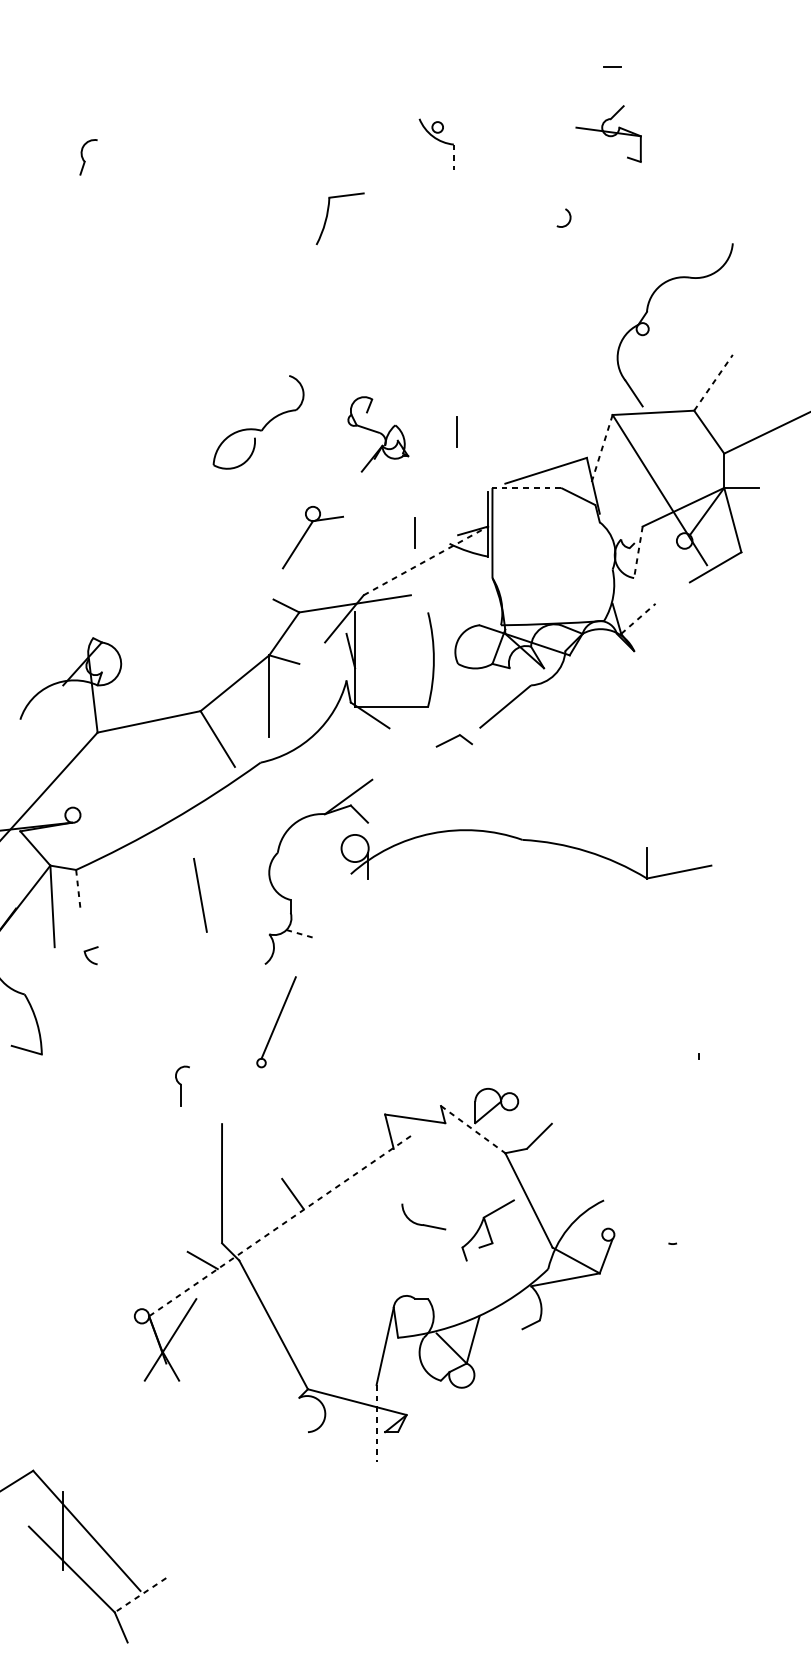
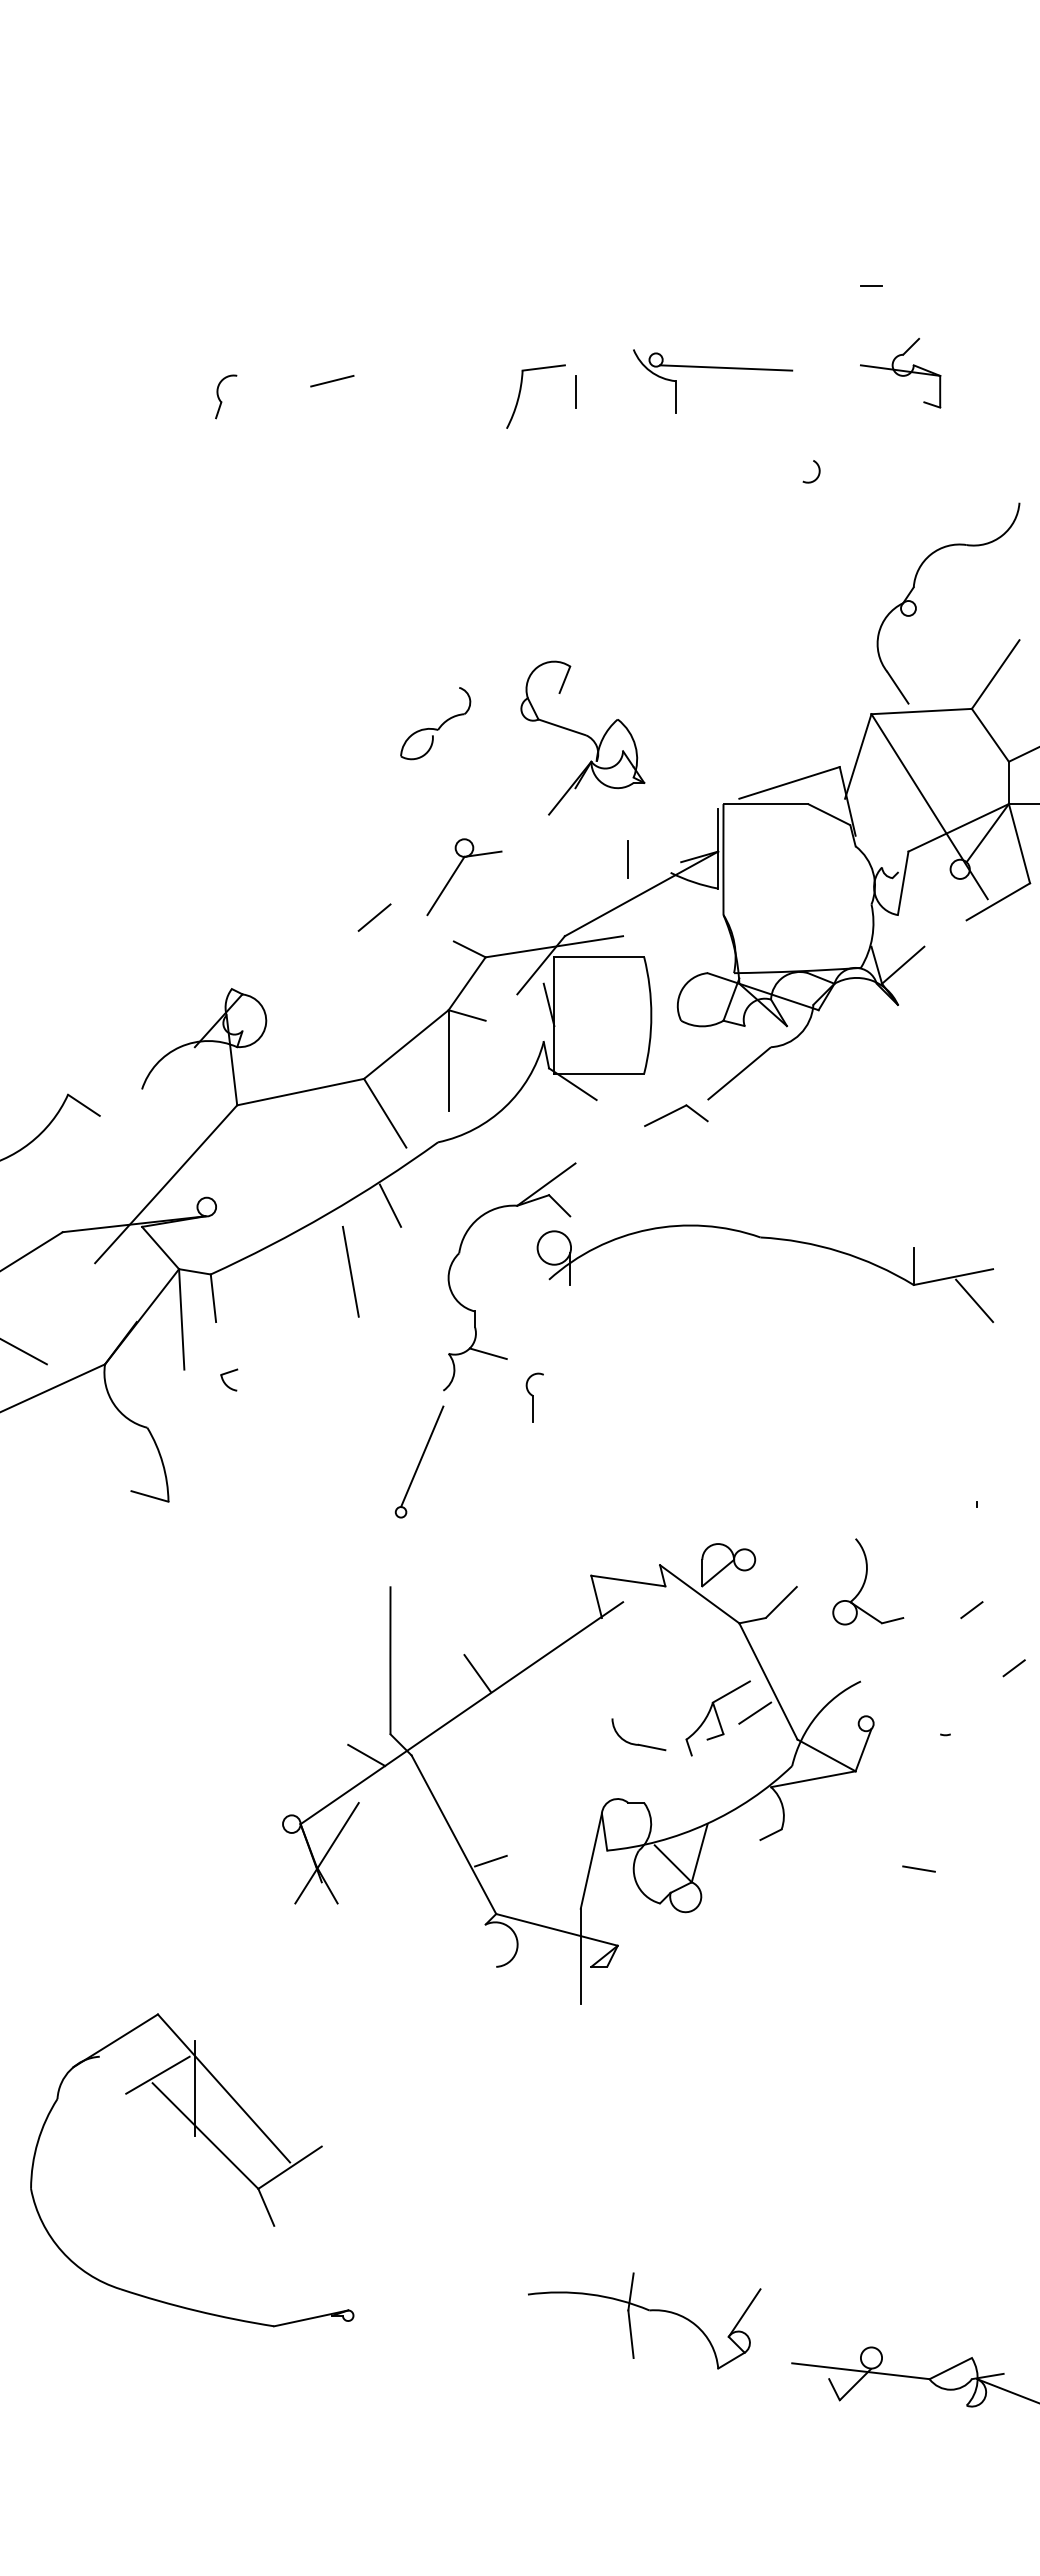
line: (494, 133) -> (726, 367), added
part: (608, 133) -> (900, 372), moved
line: (174, 144) -> (332, 380), added
line: (372, 152) -> (575, 391), added
line: (453, 157) -> (675, 397), dashed -> solid
part: (327, 217) -> (520, 394), moved
line: (713, 382) -> (995, 674), dashed -> solid
part: (258, 422) -> (435, 723), size x0.62
line: (455, 431) -> (678, 734), removed
part: (377, 433) -> (582, 737), size x1.67
line: (602, 449) -> (858, 756), dashed -> solid
line: (526, 488) -> (765, 804), dashed -> solid
part: (305, 534) -> (455, 873), moved
line: (638, 552) -> (903, 883), dashed -> solid
line: (425, 560) -> (641, 893), dashed -> solid
line: (209, 580) -> (374, 917), added
line: (391, 612) -> (599, 957), added
line: (638, 618) -> (903, 964), dashed -> solid
part: (454, 740) -> (676, 1115), size x1.43
line: (222, 813) -> (390, 1205), added
line: (78, 889) -> (213, 1298), dashed -> solid
line: (696, 891) -> (974, 1300), added
line: (200, 895) -> (350, 1271), moved
line: (301, 934) -> (488, 1353), dashed -> solid
part: (276, 1021) -> (419, 1461), moved
part: (182, 1085) -> (534, 1397), moved
part: (610, 1119) -> (868, 1581), added
line: (473, 1129) -> (700, 1594), dashed -> solid
line: (693, 1142) -> (971, 1610), added
line: (727, 1189) -> (1013, 1668), added
part: (423, 1224) -> (638, 1743), moved
line: (518, 1225) -> (755, 1712), added
line: (279, 1226) -> (461, 1713), dashed -> solid
line: (303, 1345) -> (490, 1860), added
line: (650, 1352) -> (918, 1868), added
line: (376, 1423) -> (580, 1956), dashed -> solid
line: (32, 1519) -> (157, 2074), added
line: (140, 1595) -> (289, 2168), dashed -> solid

